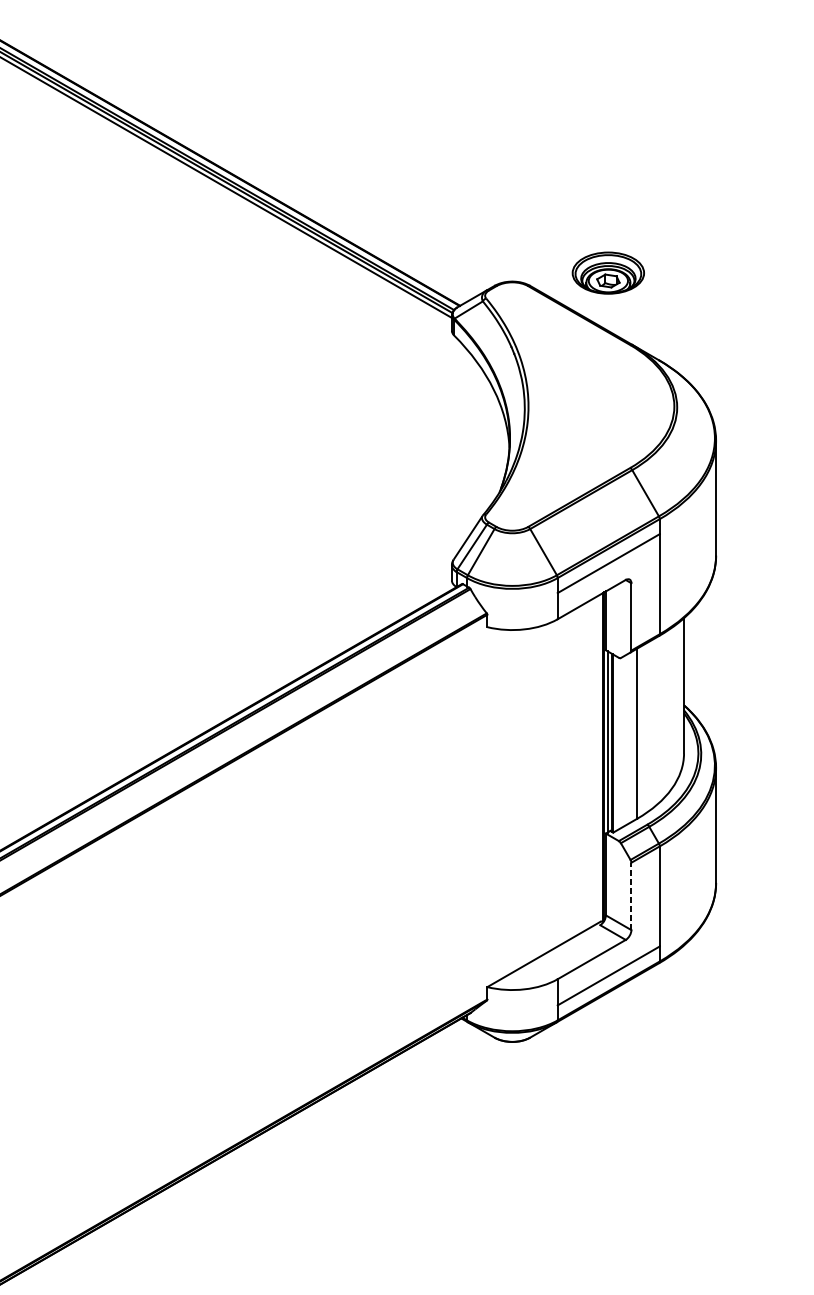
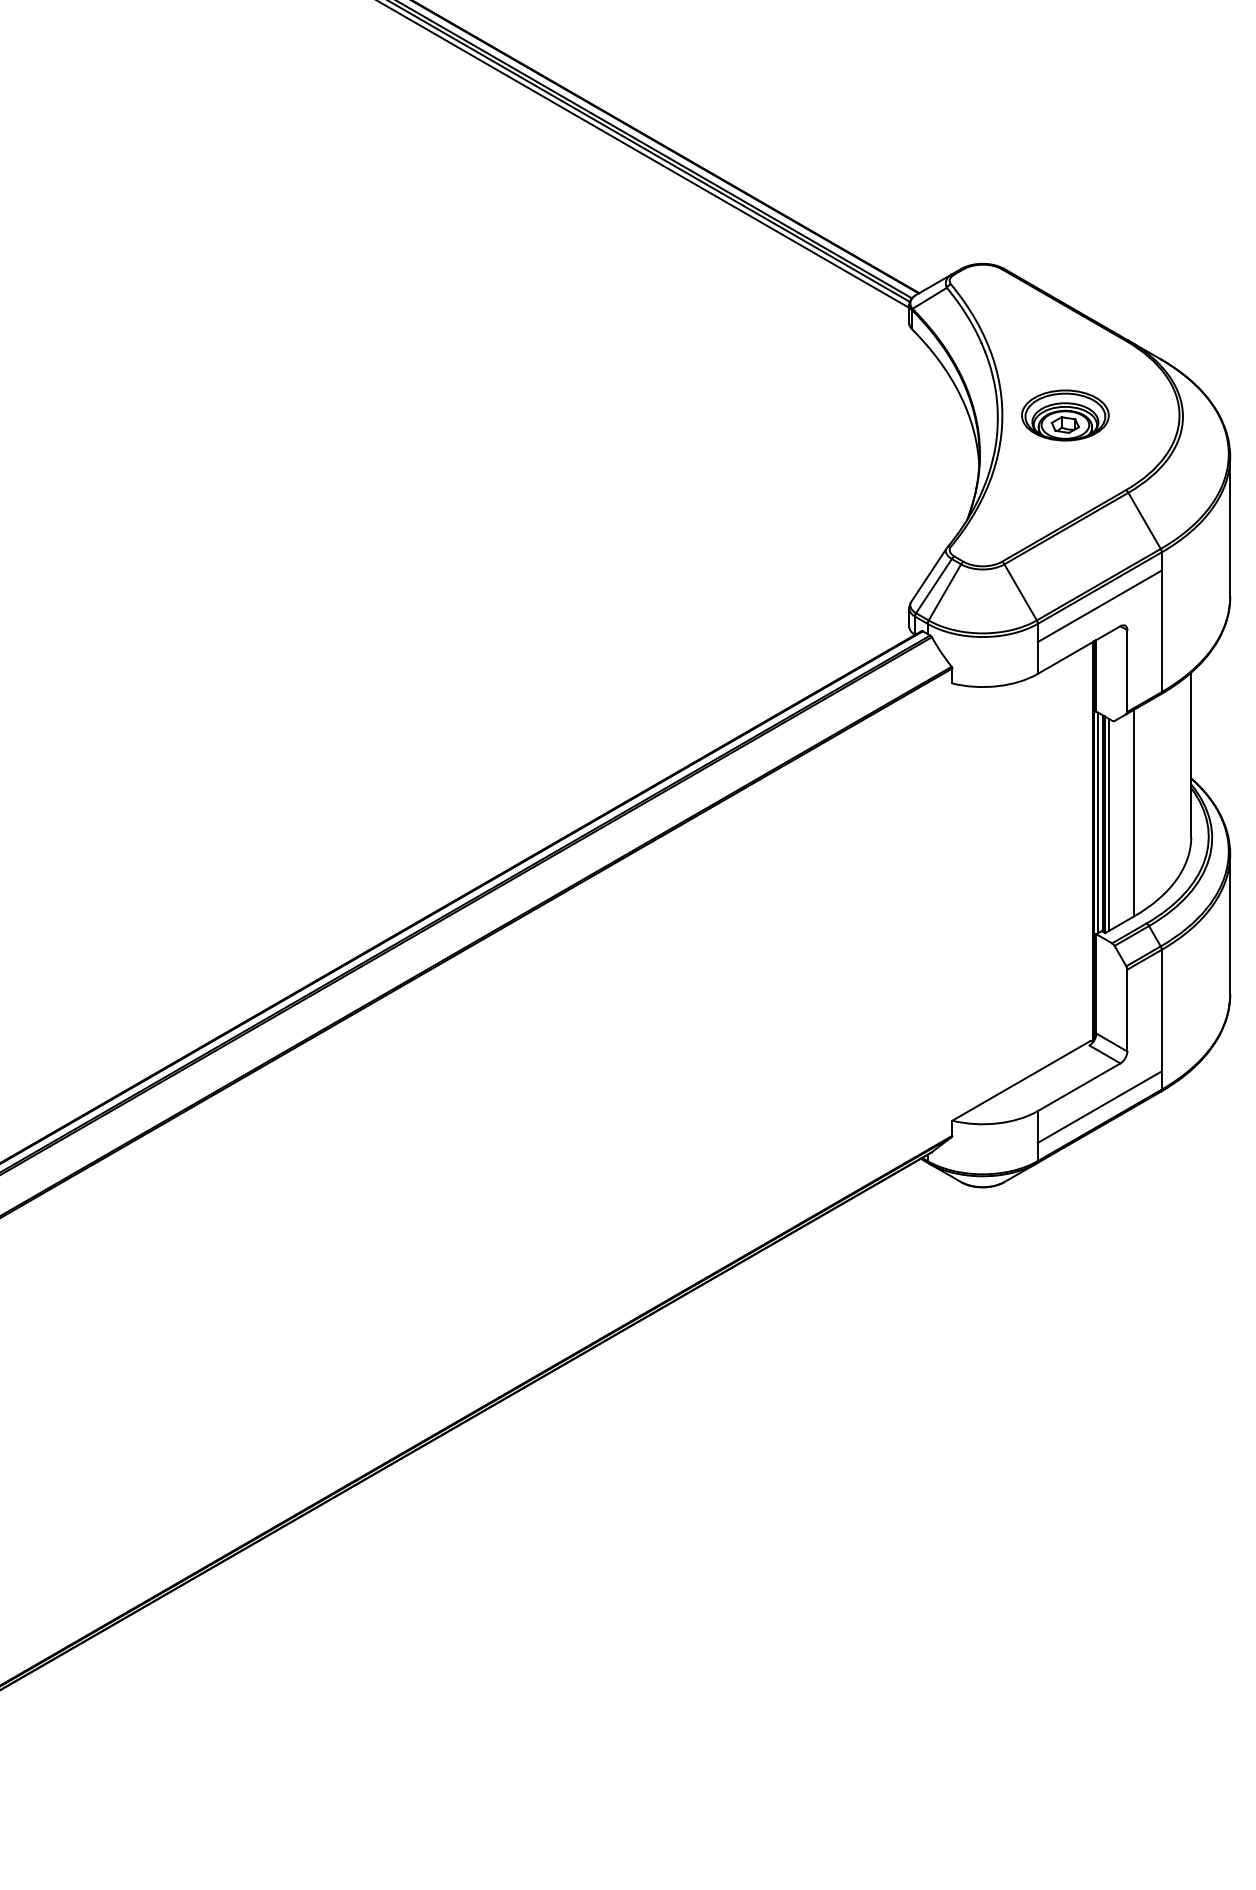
part: (608, 273) -> (1065, 415), moved
line: (615, 743) -> (1108, 824), added
line: (631, 896) -> (1127, 1010), dashed -> solid

